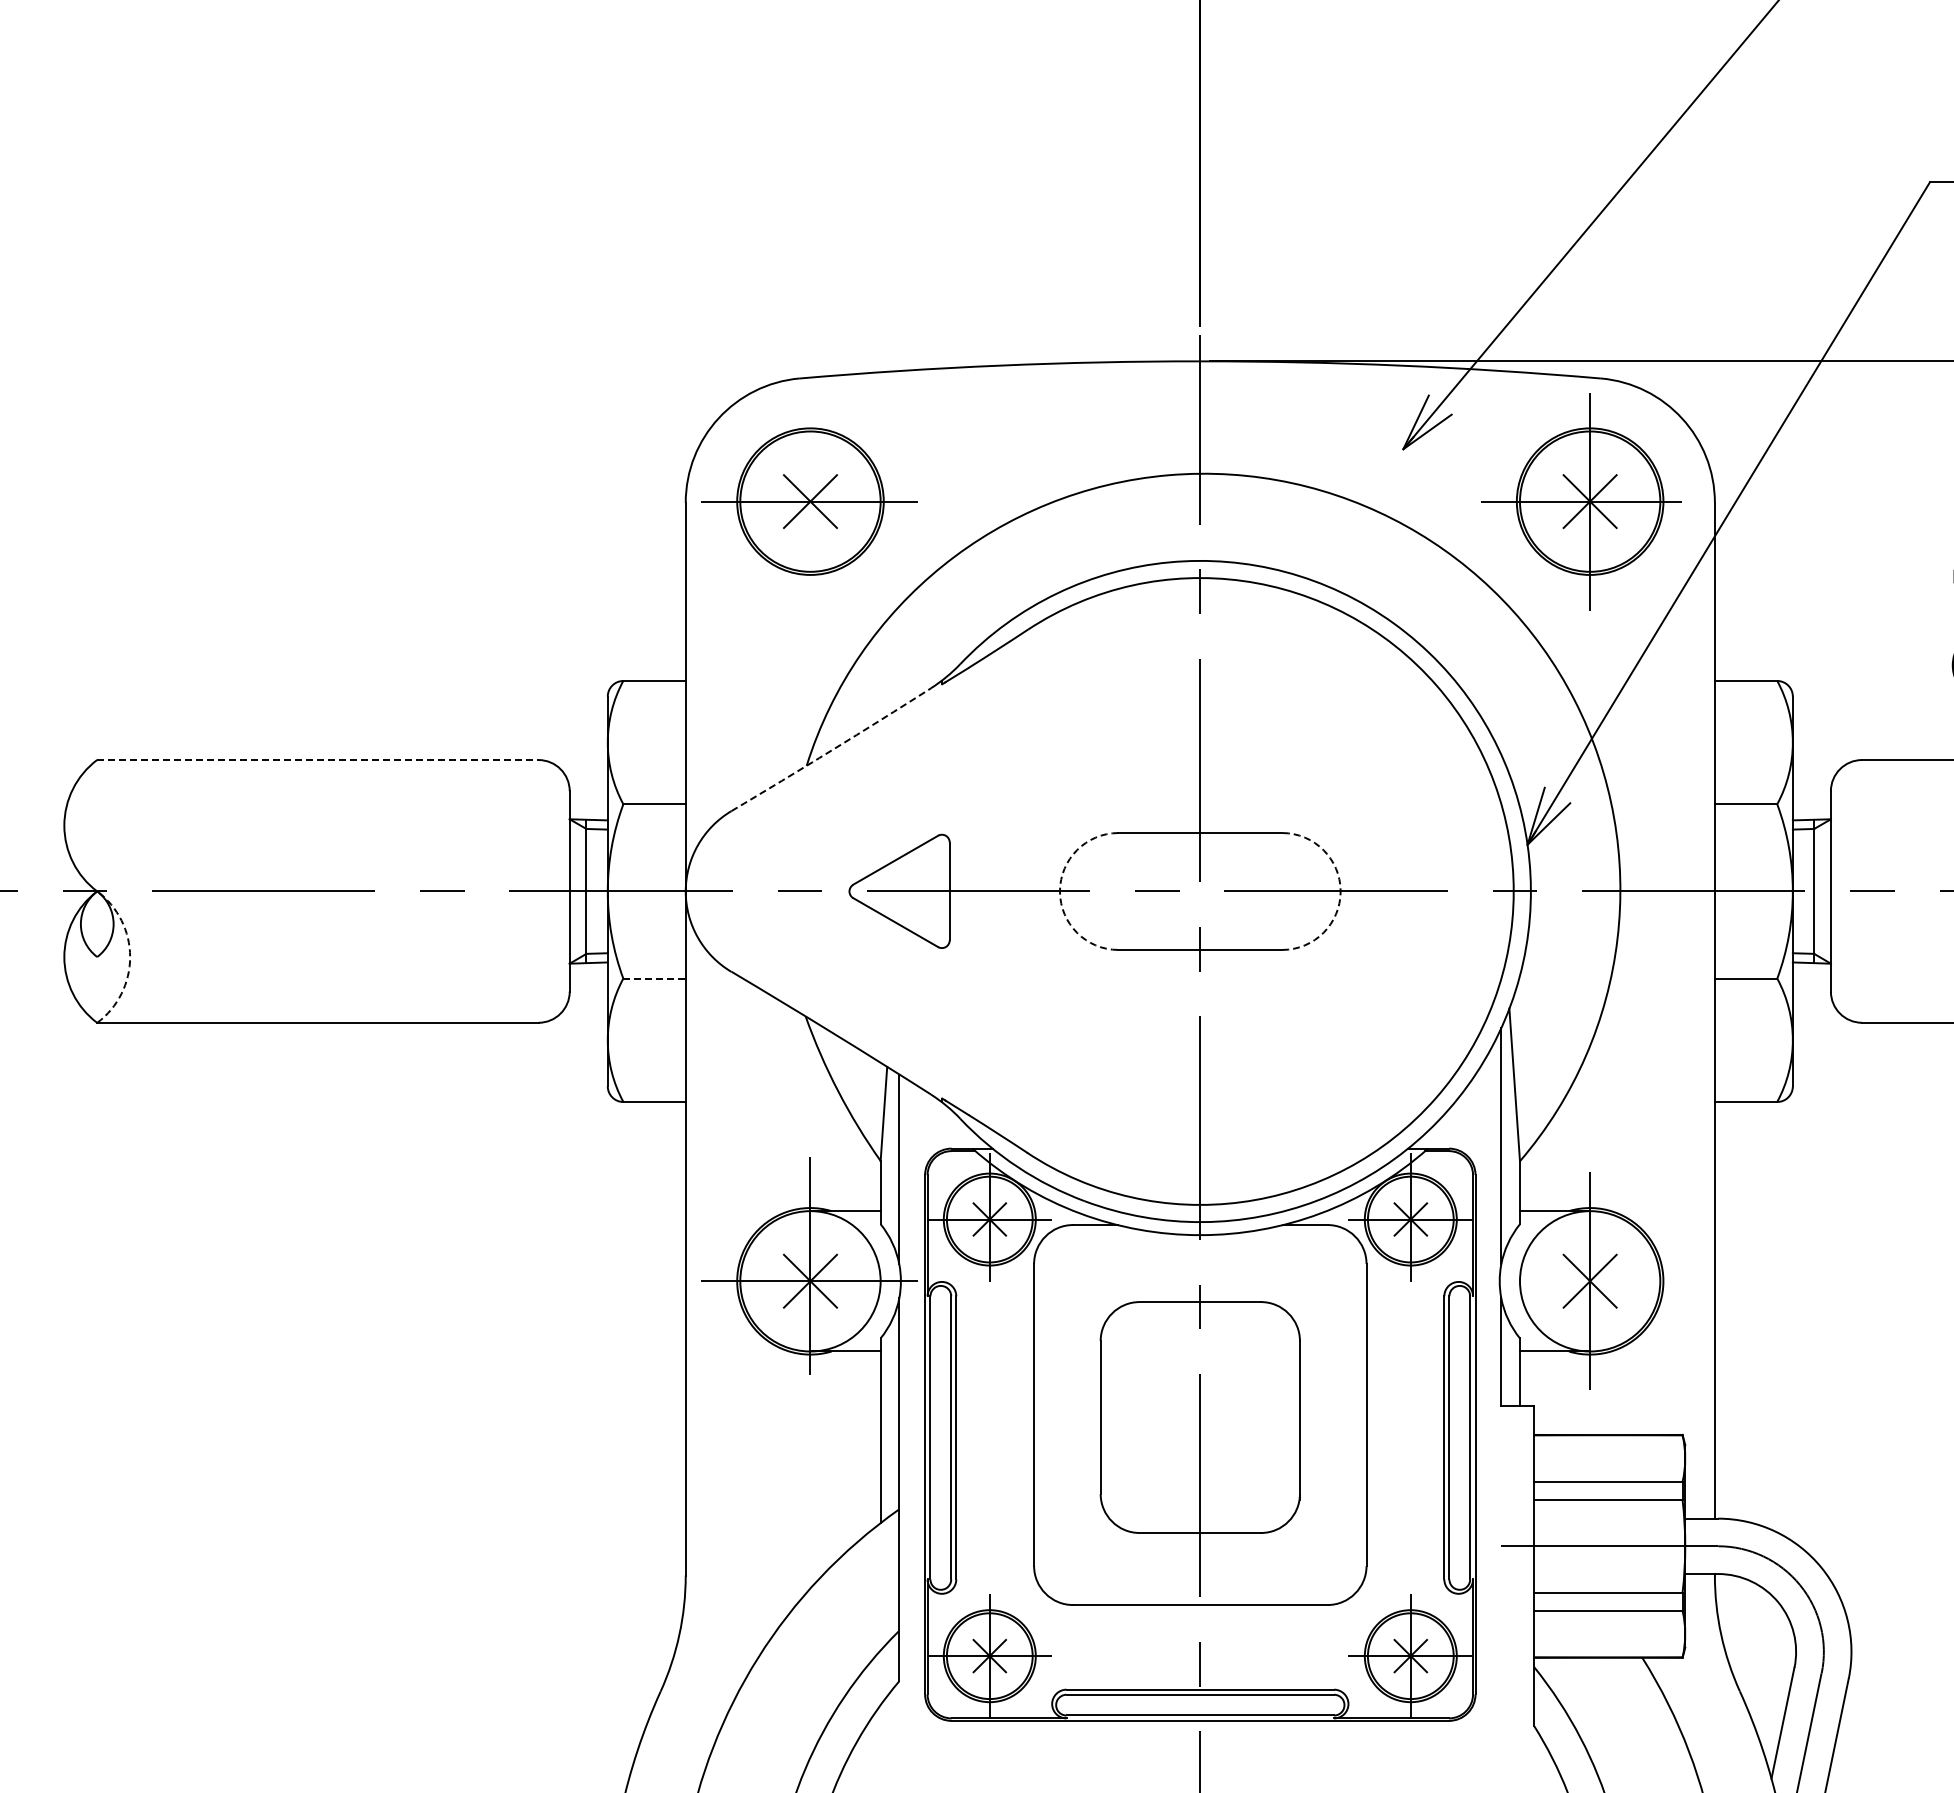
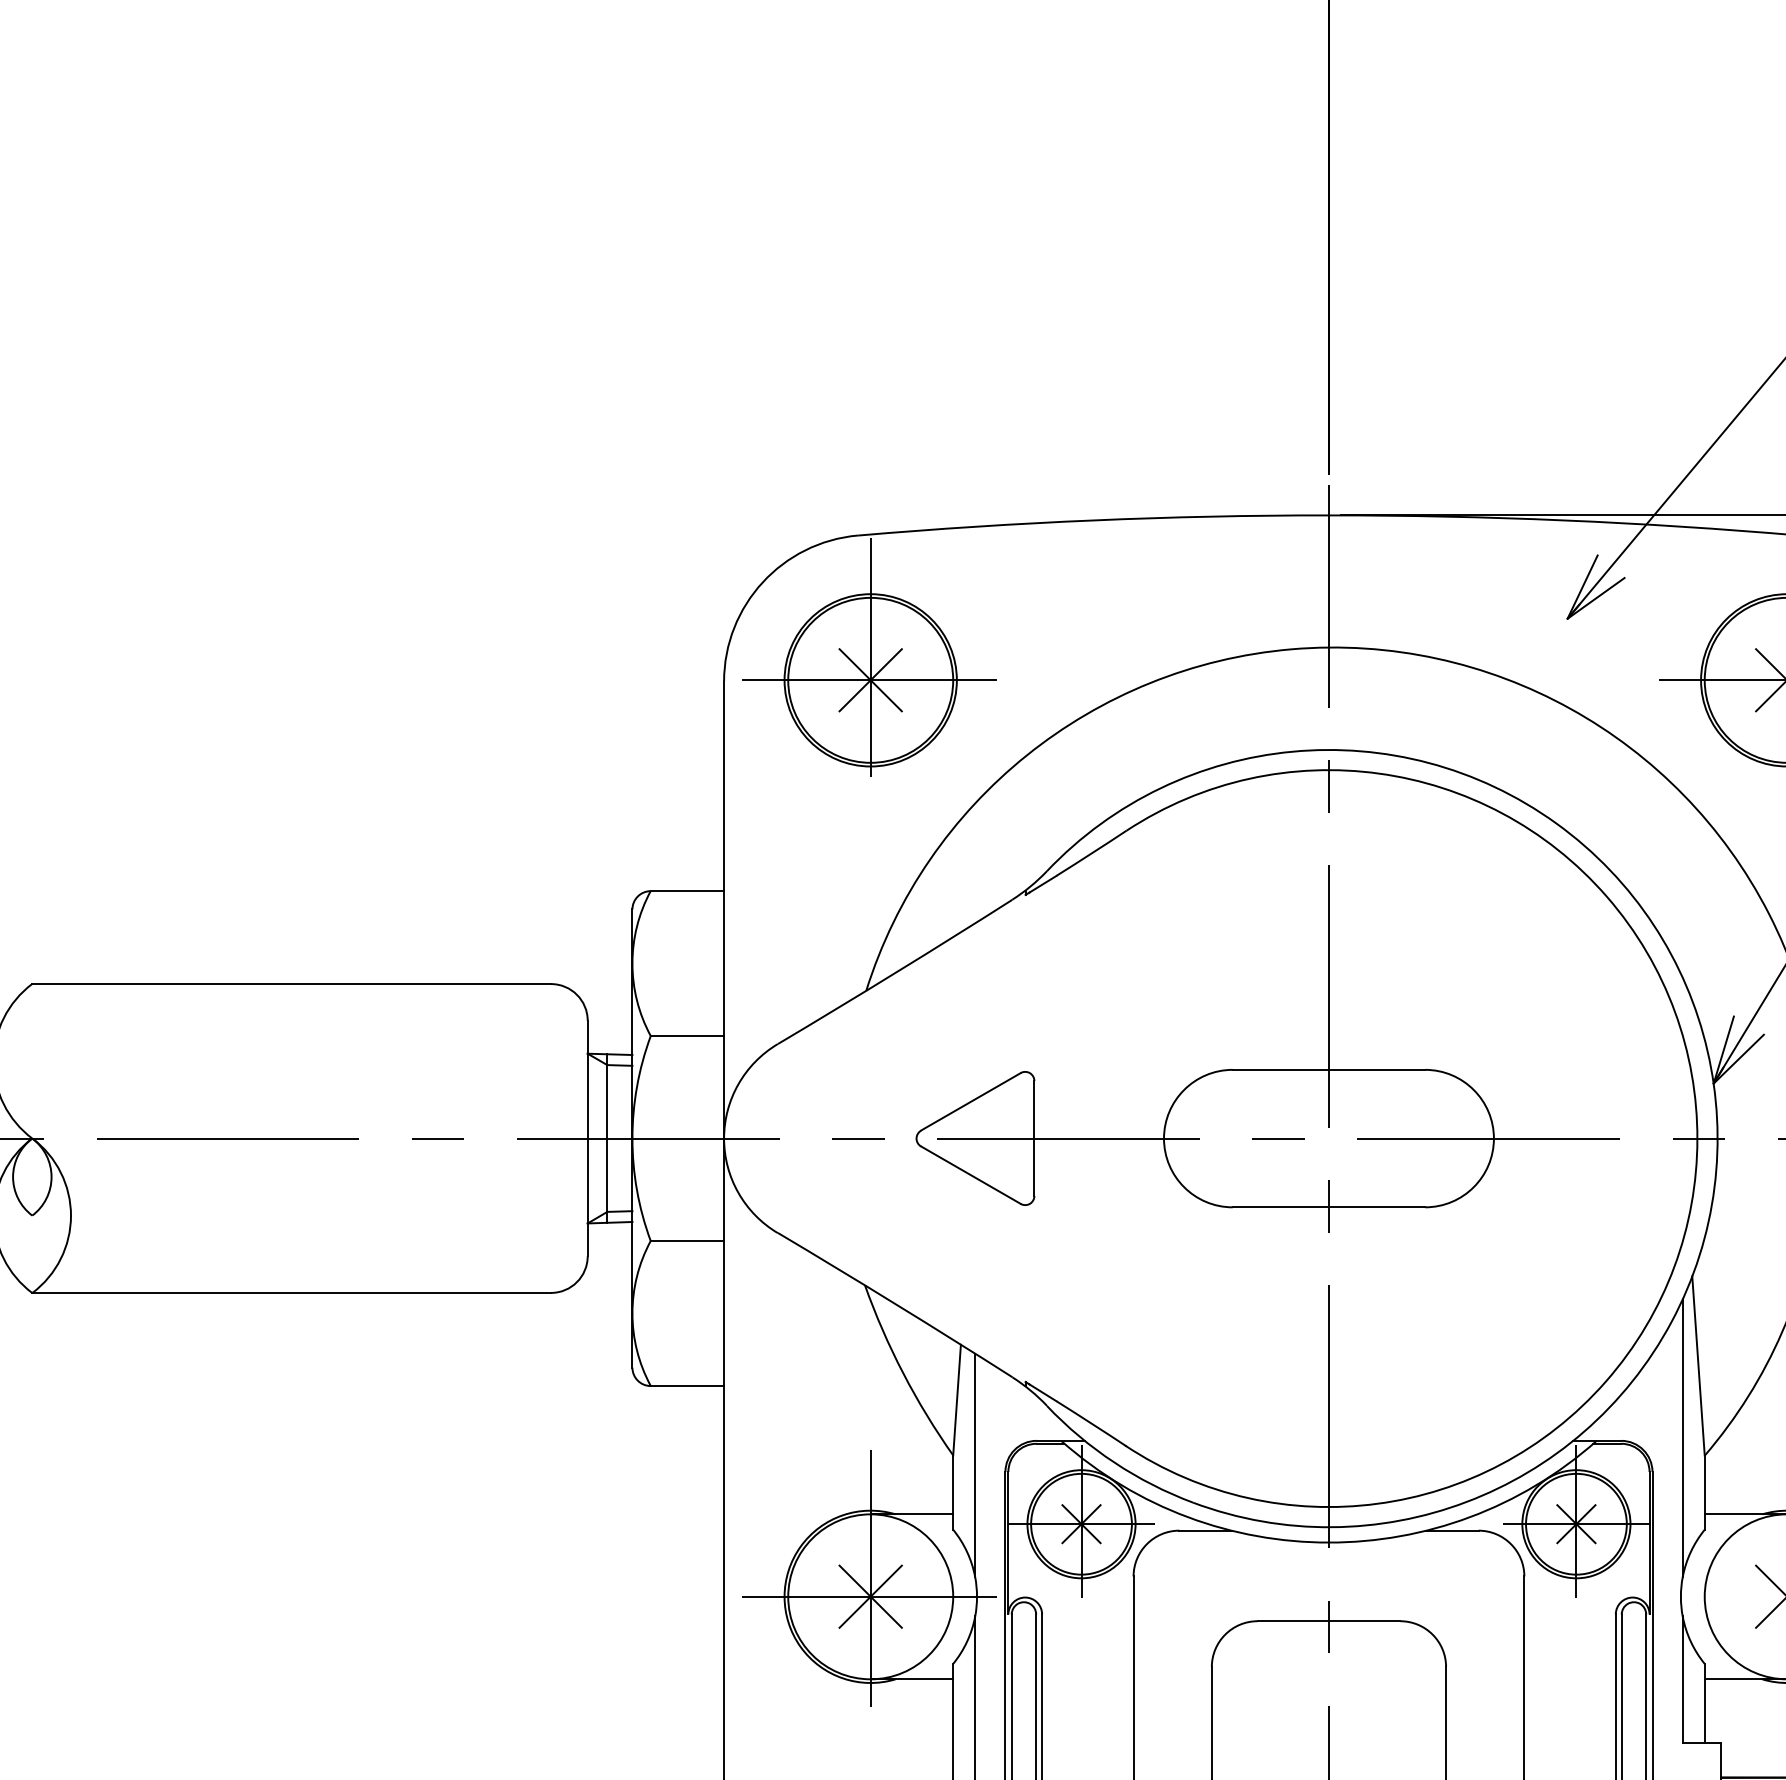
line: (810, 481) -> (870, 656), added
arc: (831, 750) -> (895, 972), dashed -> solid
line: (317, 760) -> (291, 984), dashed -> solid
arc: (1059, 891) -> (1163, 1138), dashed -> solid
arc: (1340, 891) -> (1493, 1138), dashed -> solid
arc: (130, 957) -> (71, 1216), dashed -> solid
line: (655, 978) -> (688, 1240), dashed -> solid

